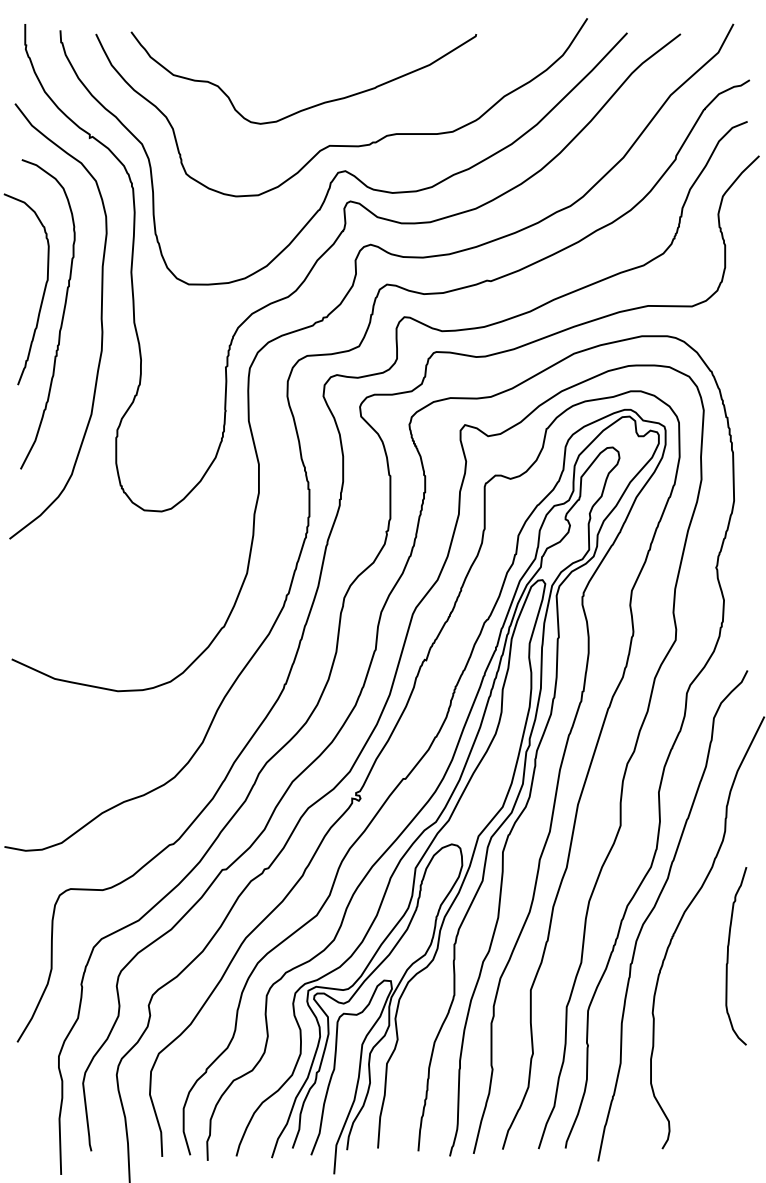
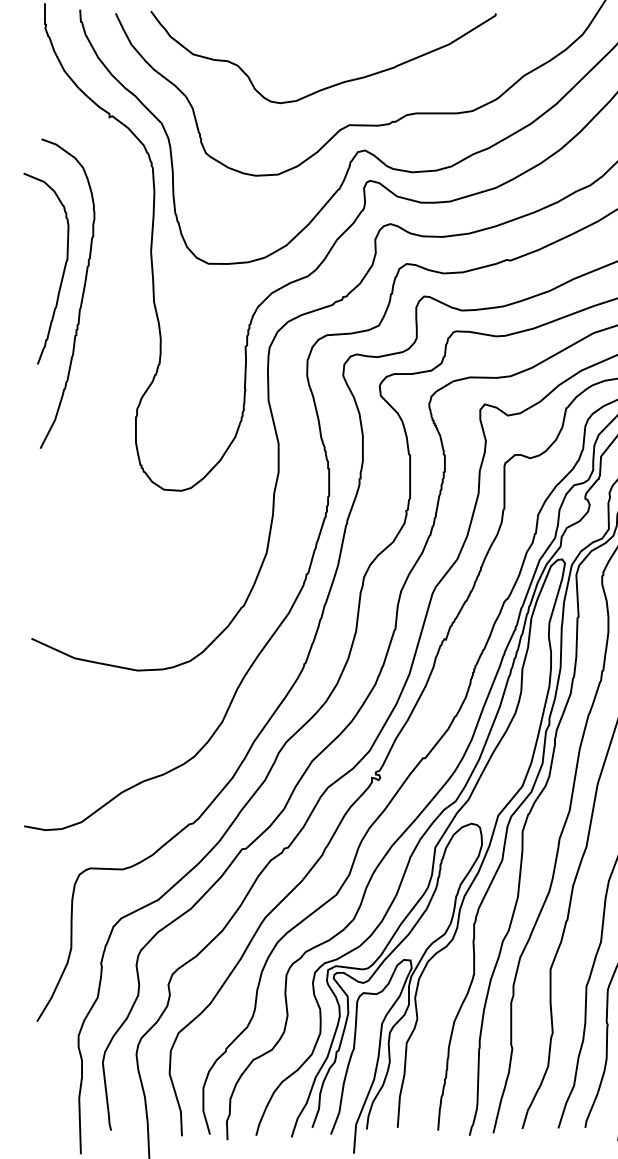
curve: (100, 321) -> (120, 300), removed

